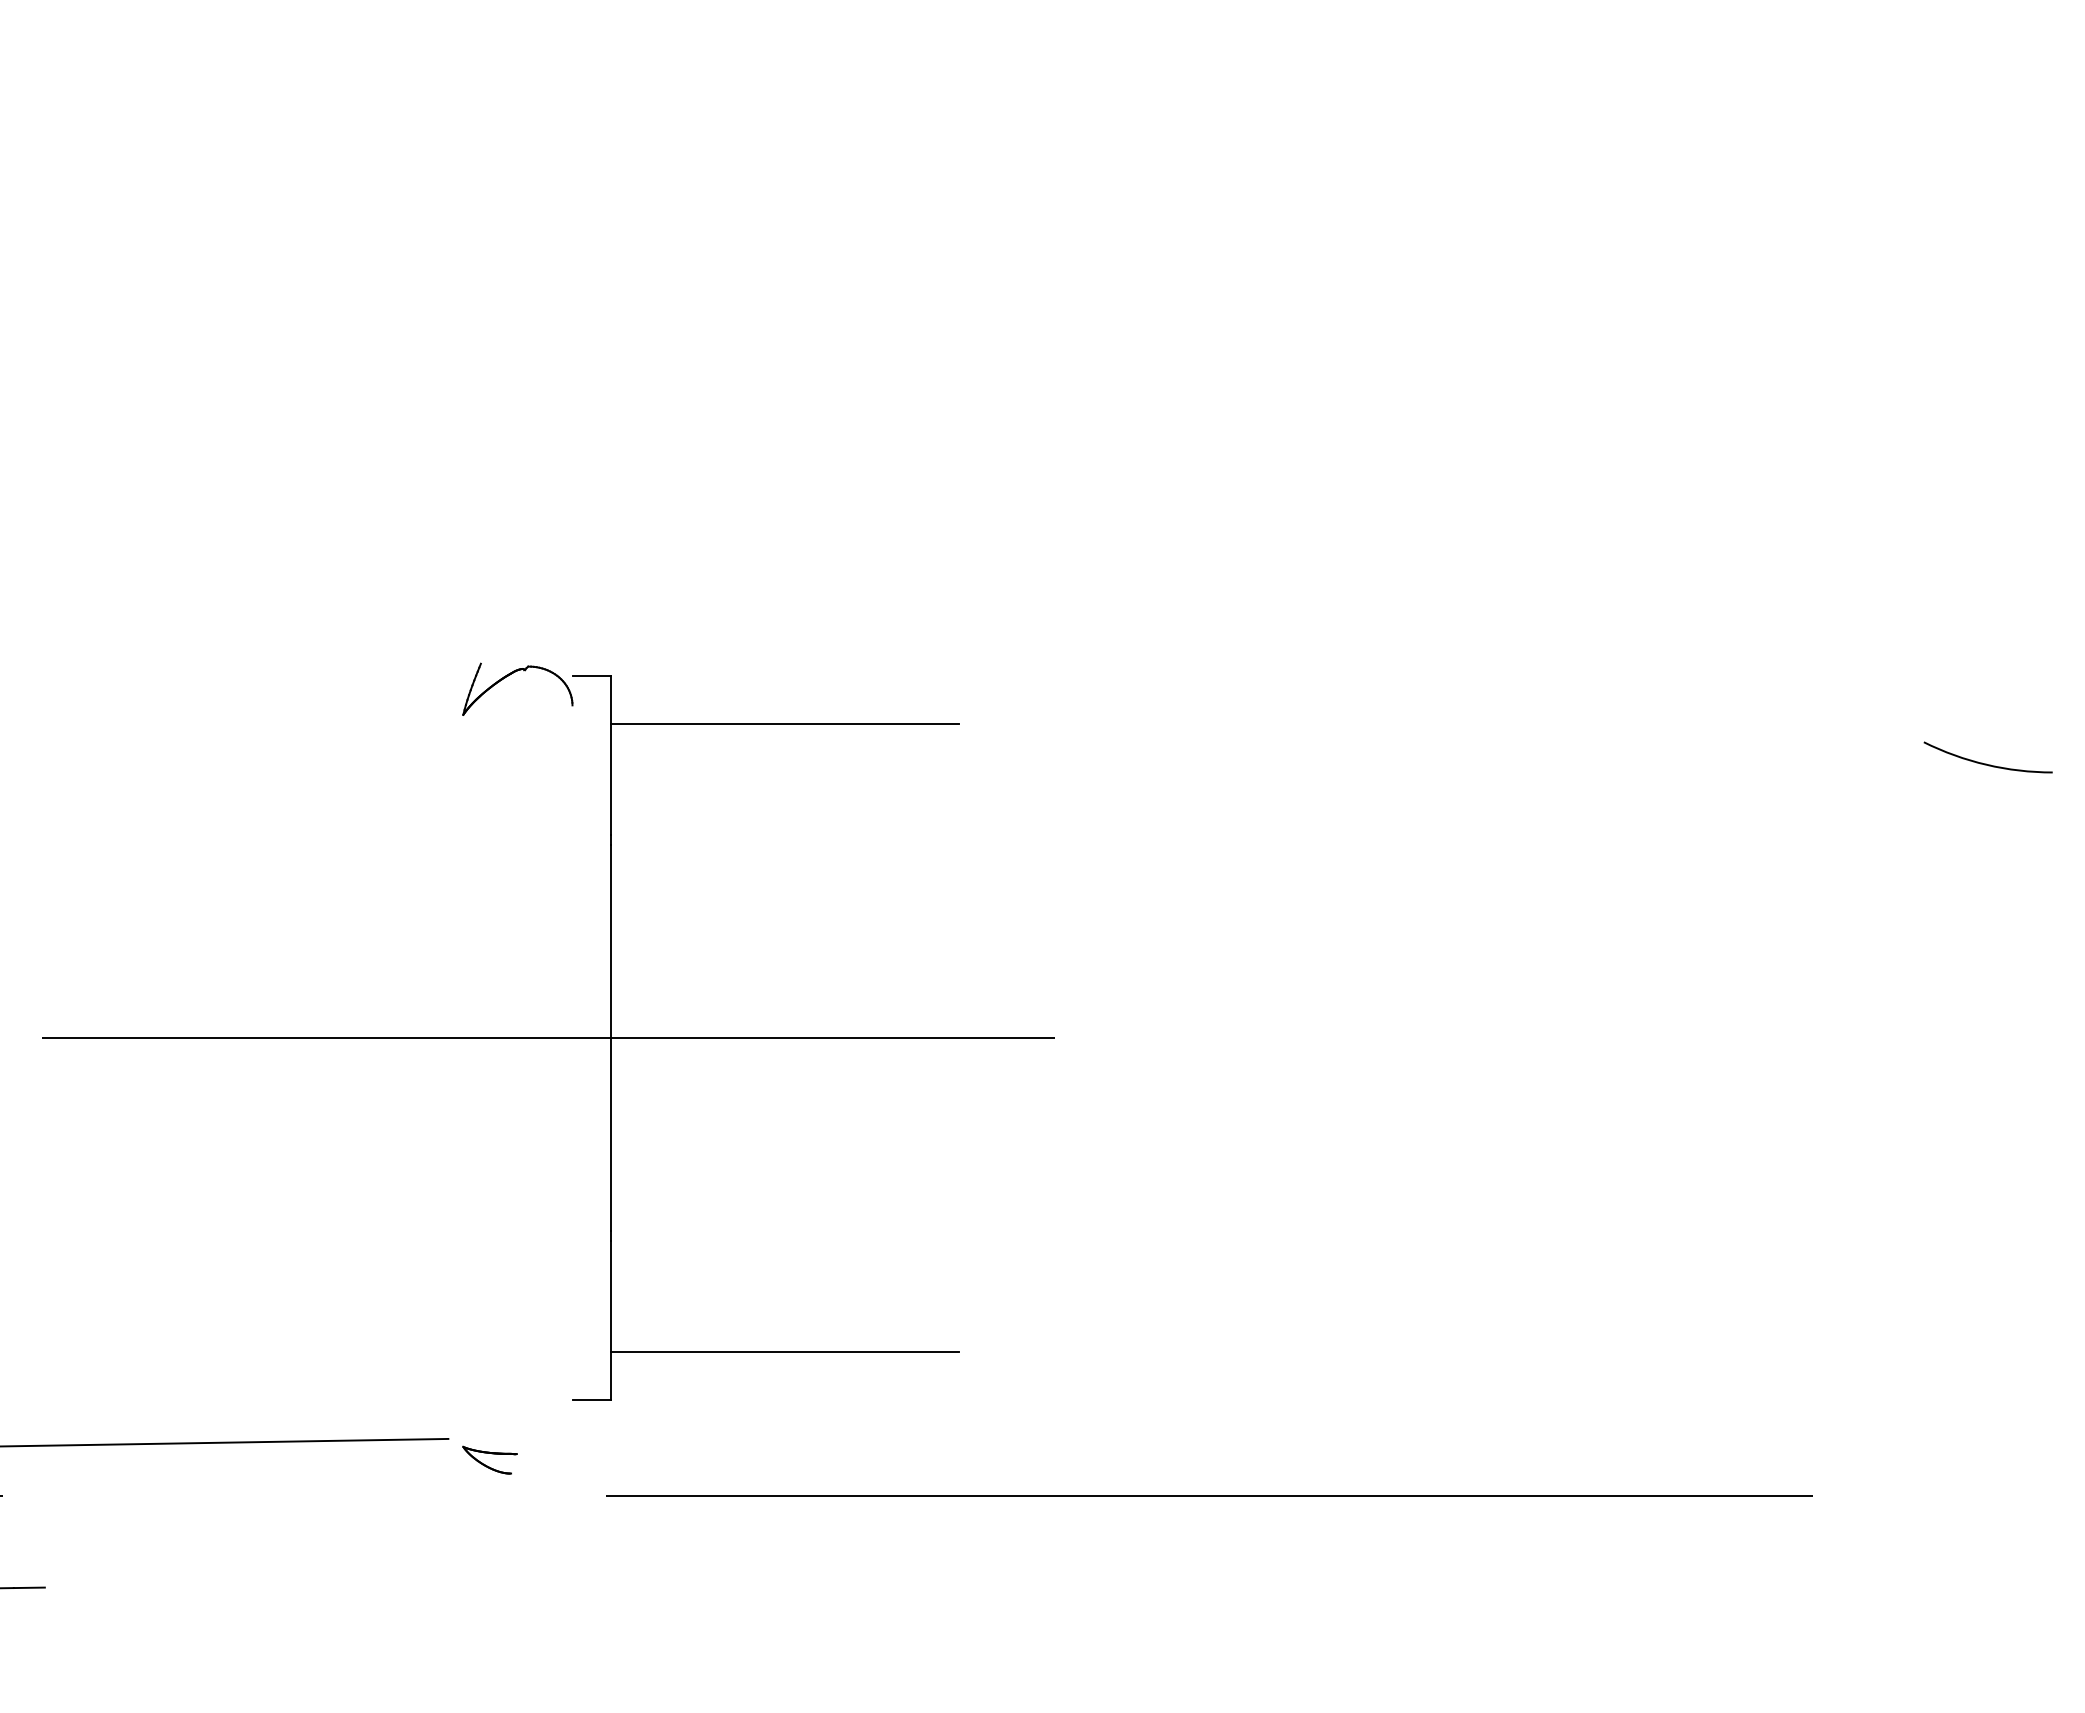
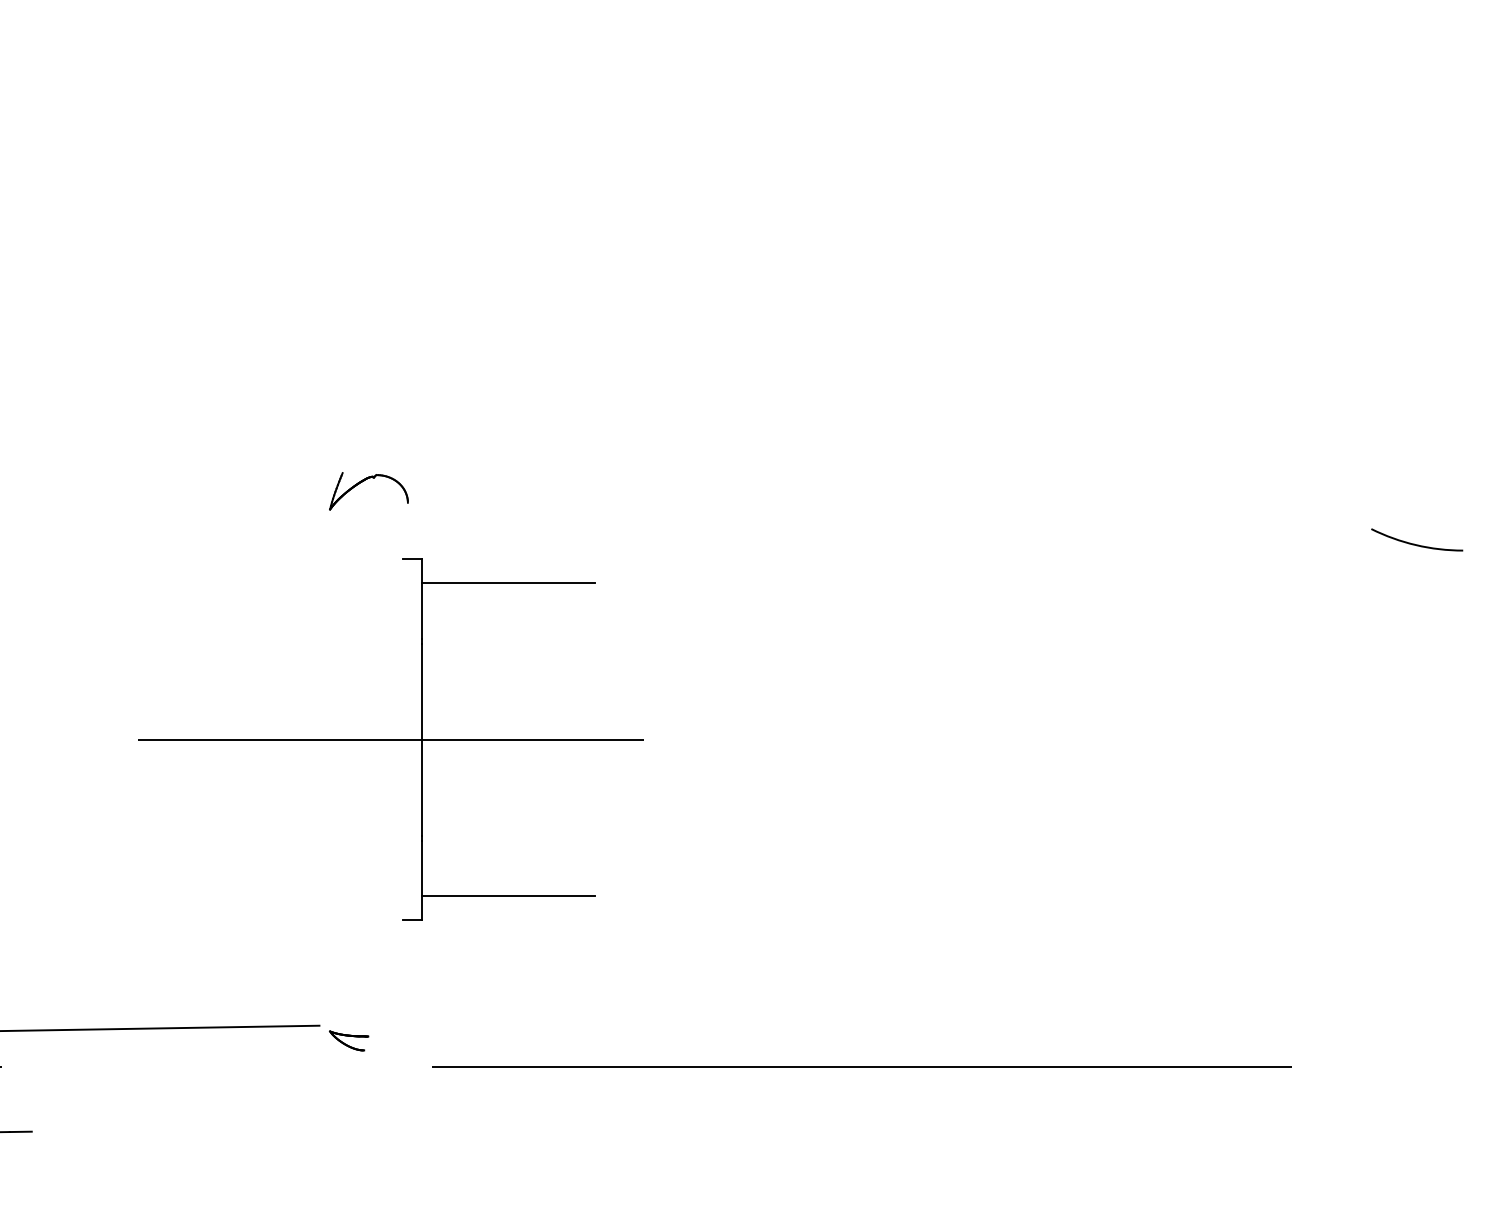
part: (548, 1037) -> (390, 739), size x0.7

